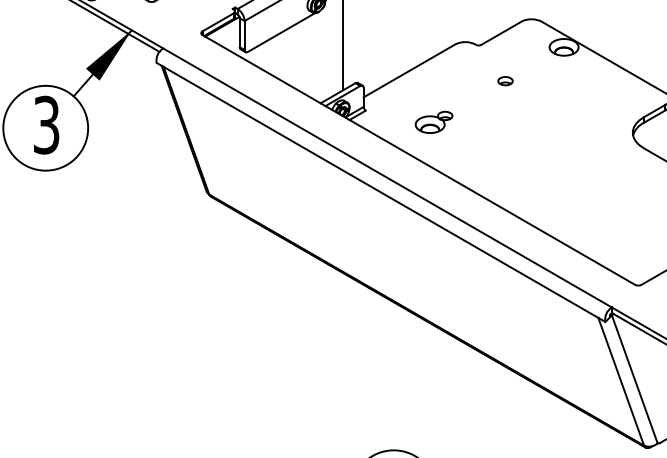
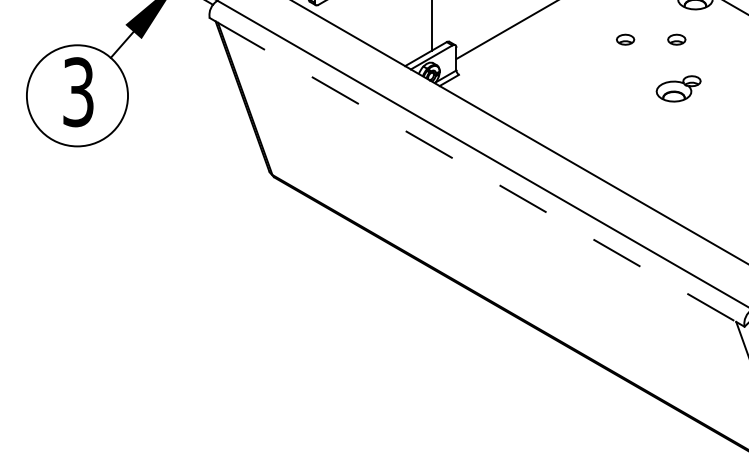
part: (548, 81) -> (676, 40), added
part: (433, 121) -> (677, 87), moved
line: (381, 192) -> (477, 172), solid -> dashed

